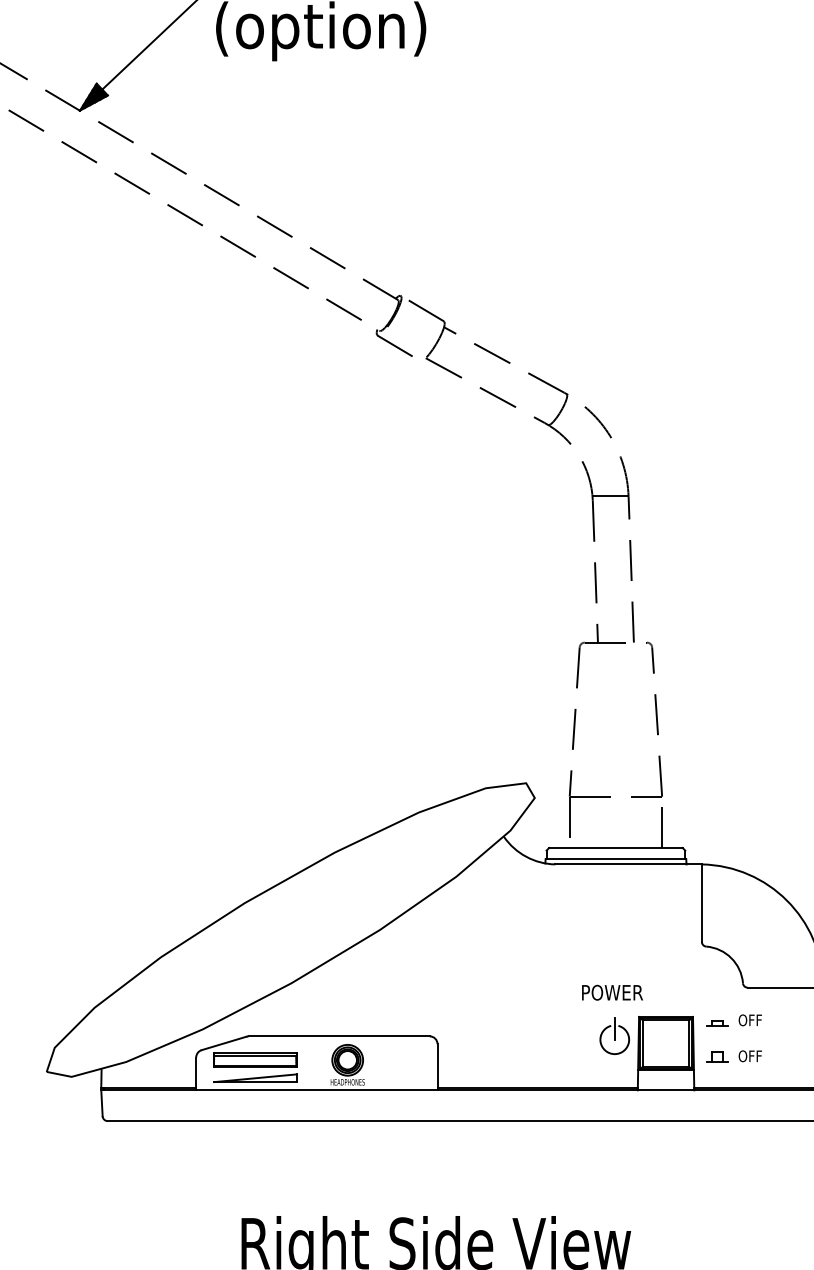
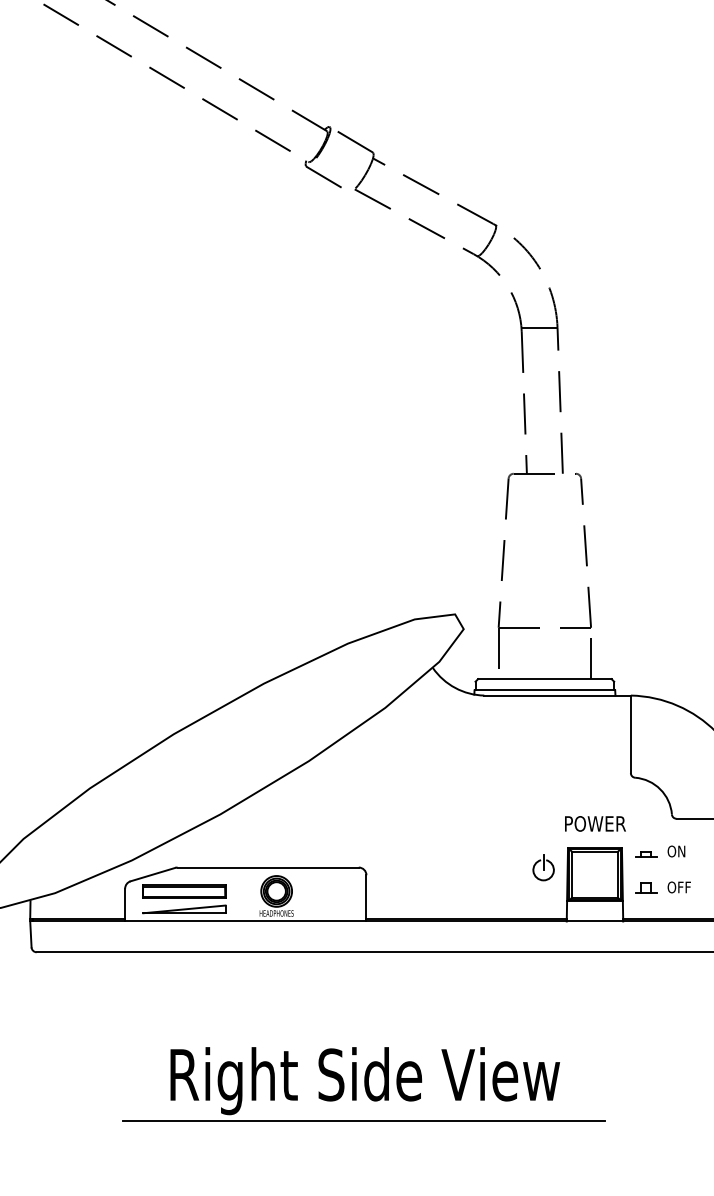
text: (612, 992) -> (595, 823), moved
text: (755, 1020) -> (684, 851), OFF -> ON
part: (614, 1036) -> (543, 867), size x0.71

